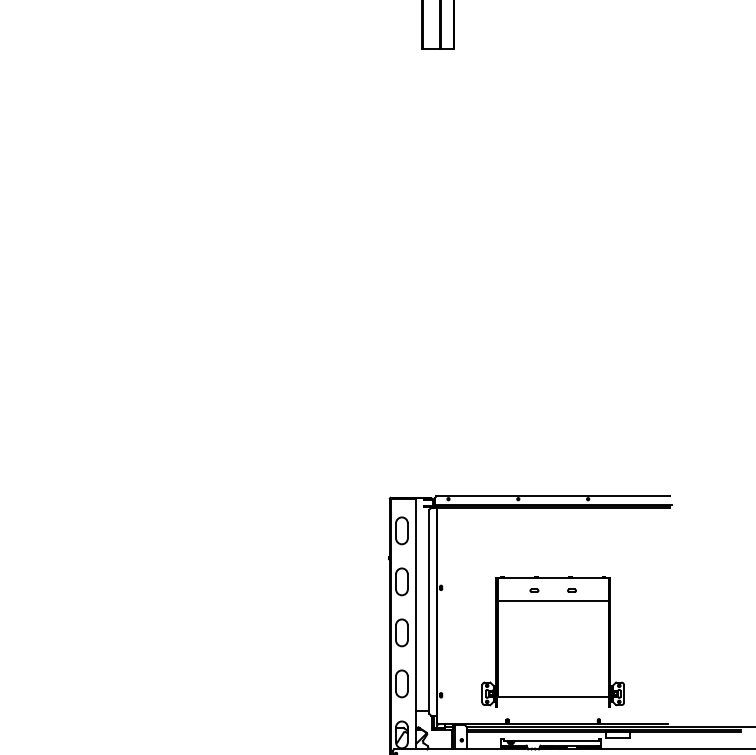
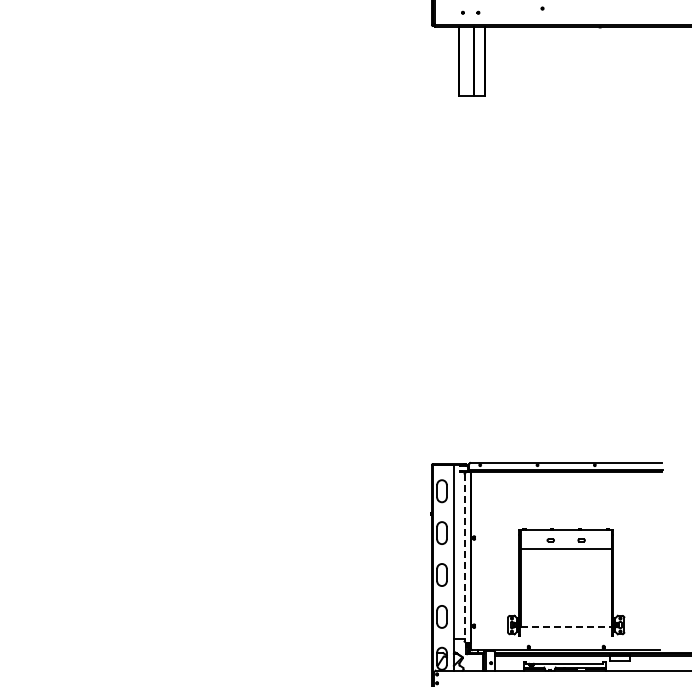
line: (429, 611) -> (464, 557), solid -> dashed
line: (553, 696) -> (566, 627), solid -> dashed

